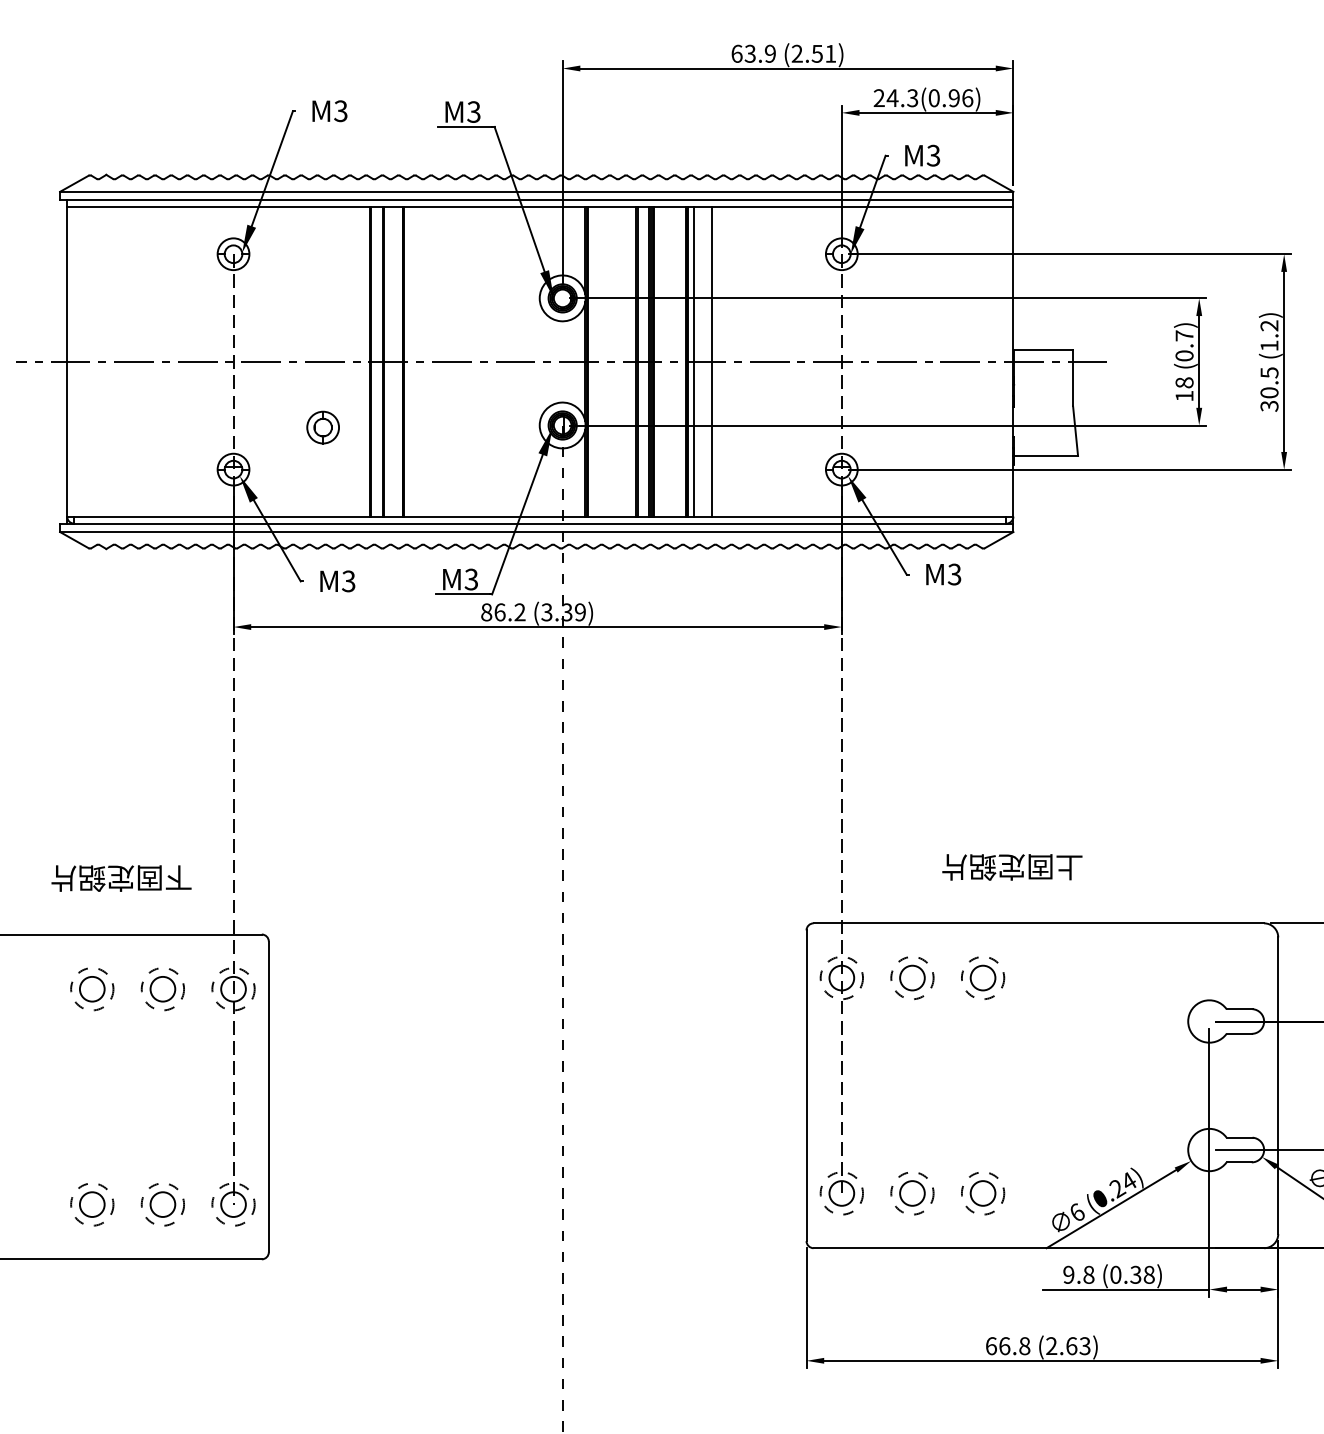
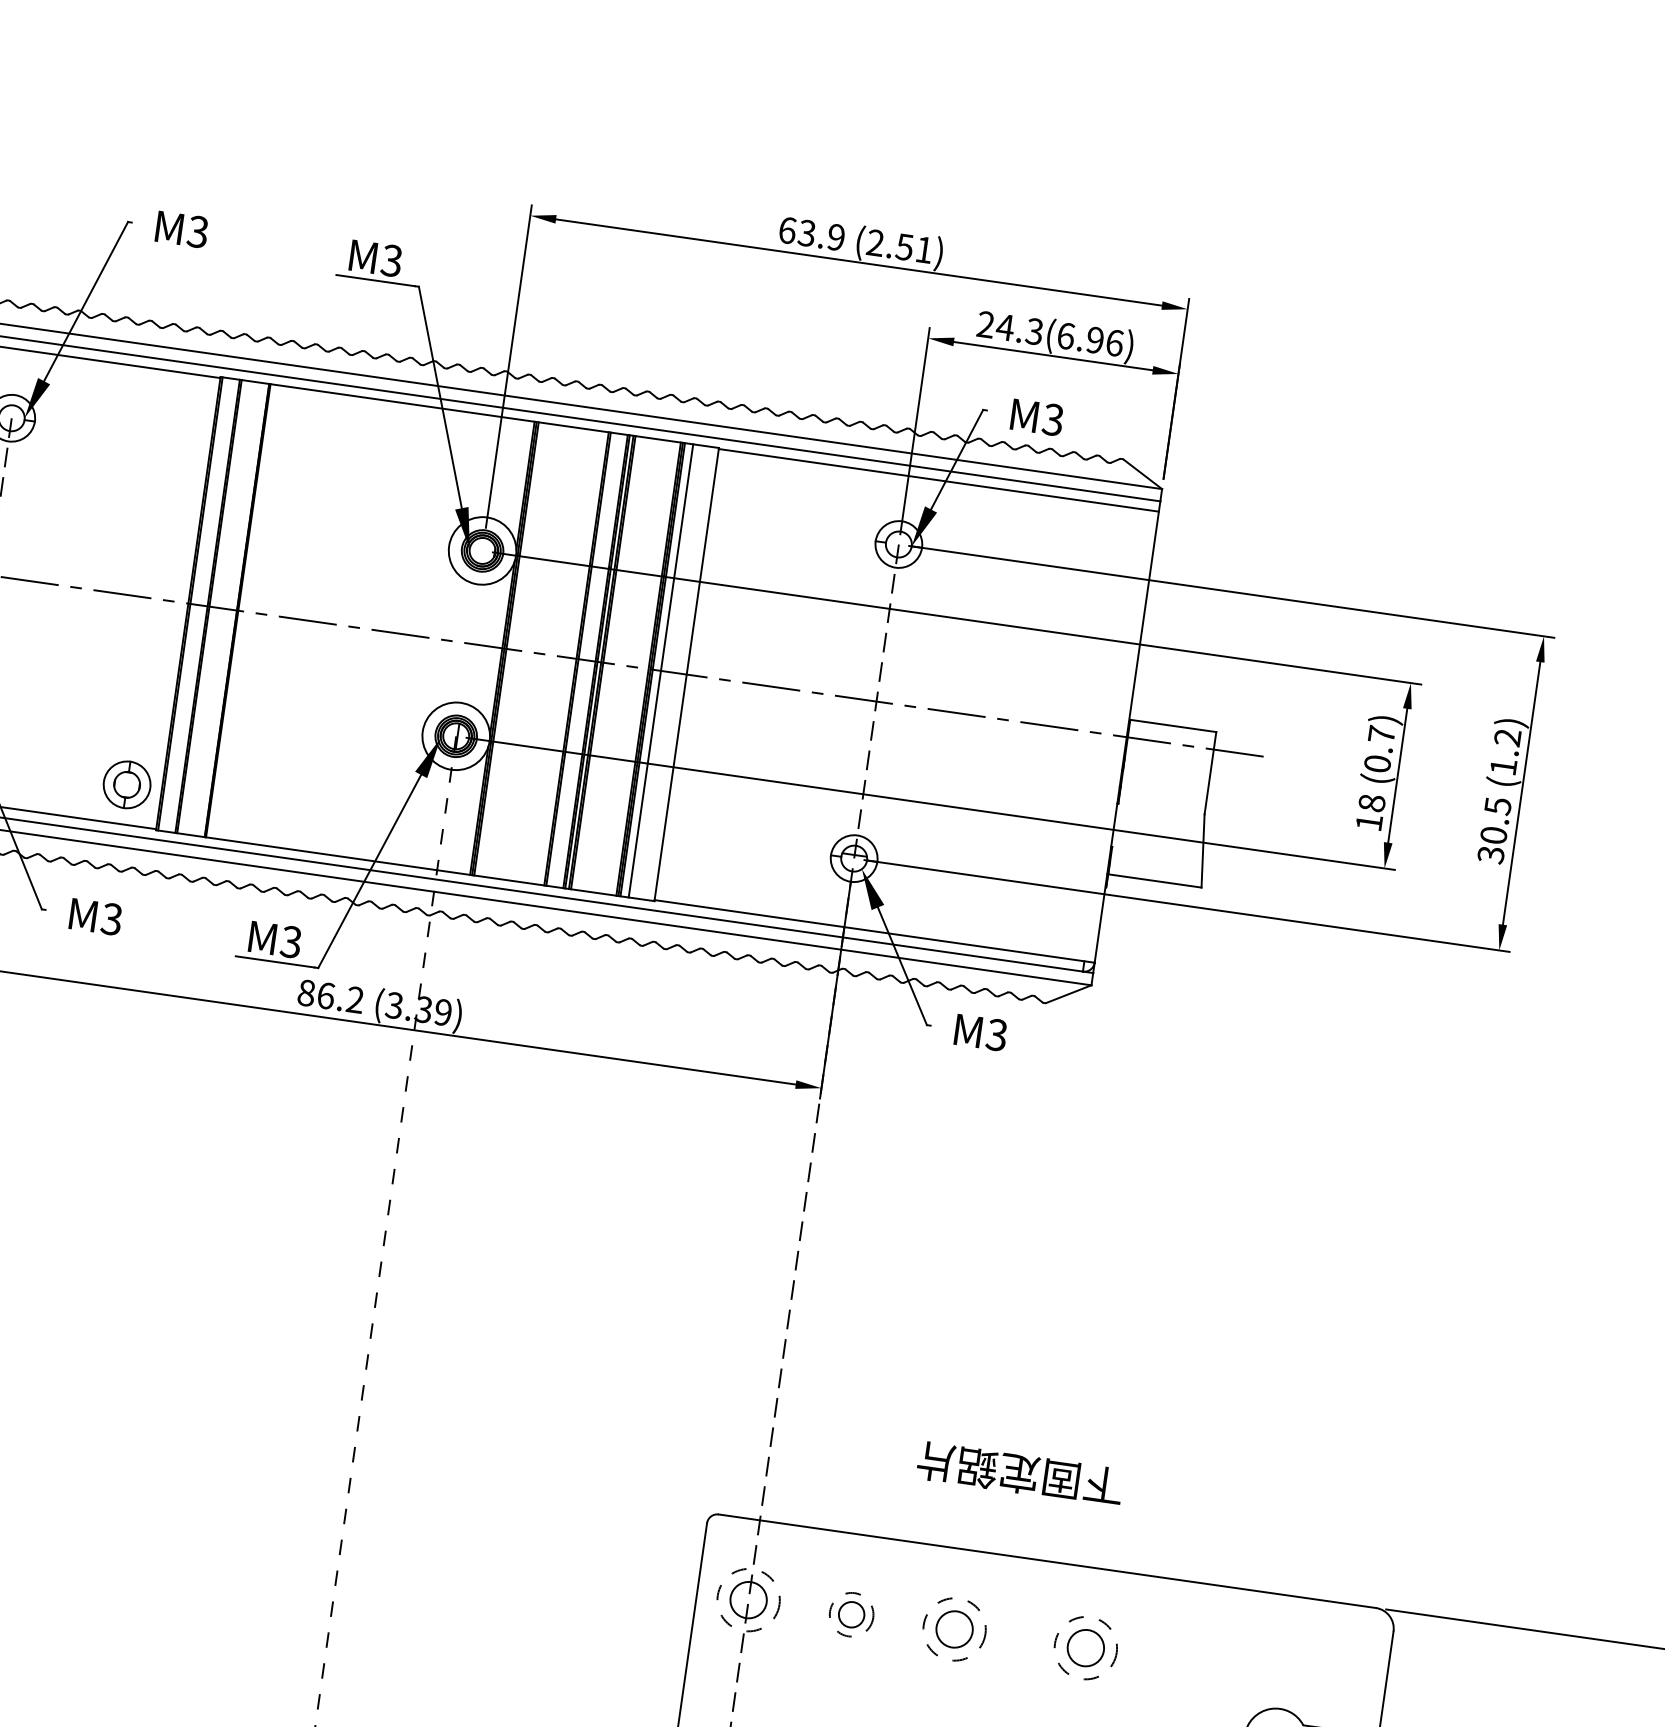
text: (933, 98) -> (1064, 336), 24.3(0.96) -> 24.3(6.96)
part: (322, 427) -> (126, 784), moved
text: (1069, 867) -> (1103, 1486), 上固定鋁片 -> 下固定鋁片
part: (912, 977) -> (851, 1613), size x0.7
part: (1073, 977) -> (1086, 1647), added

